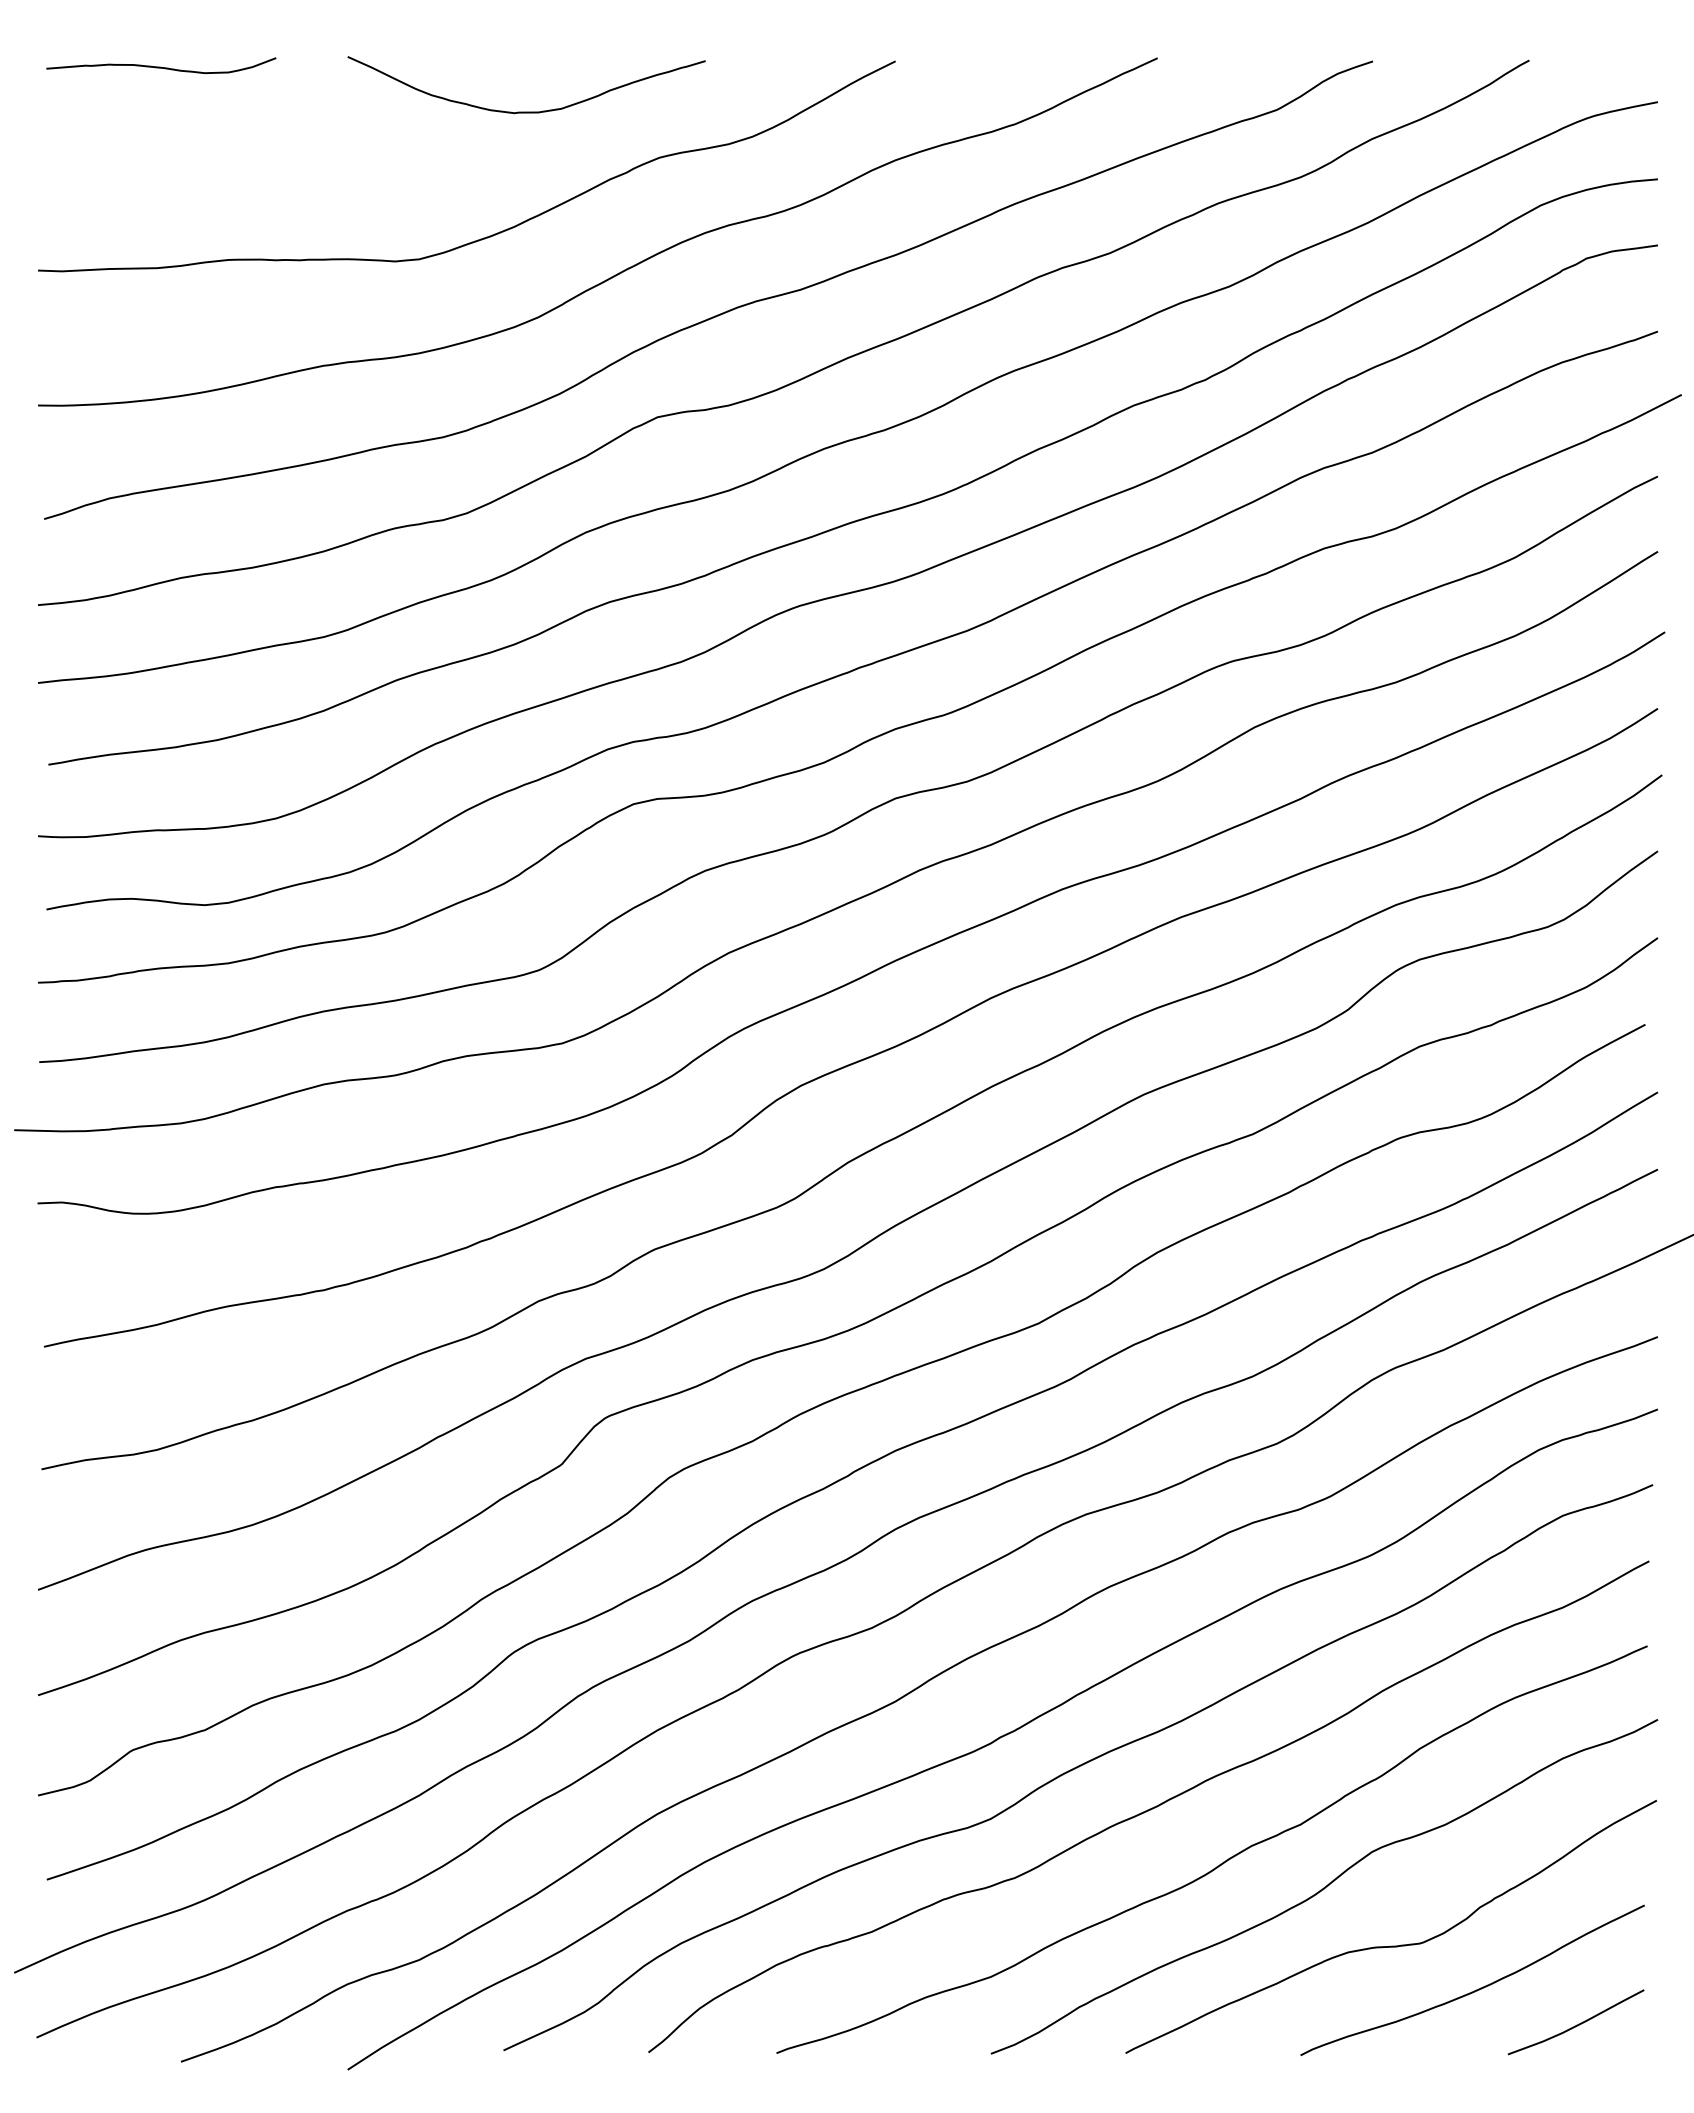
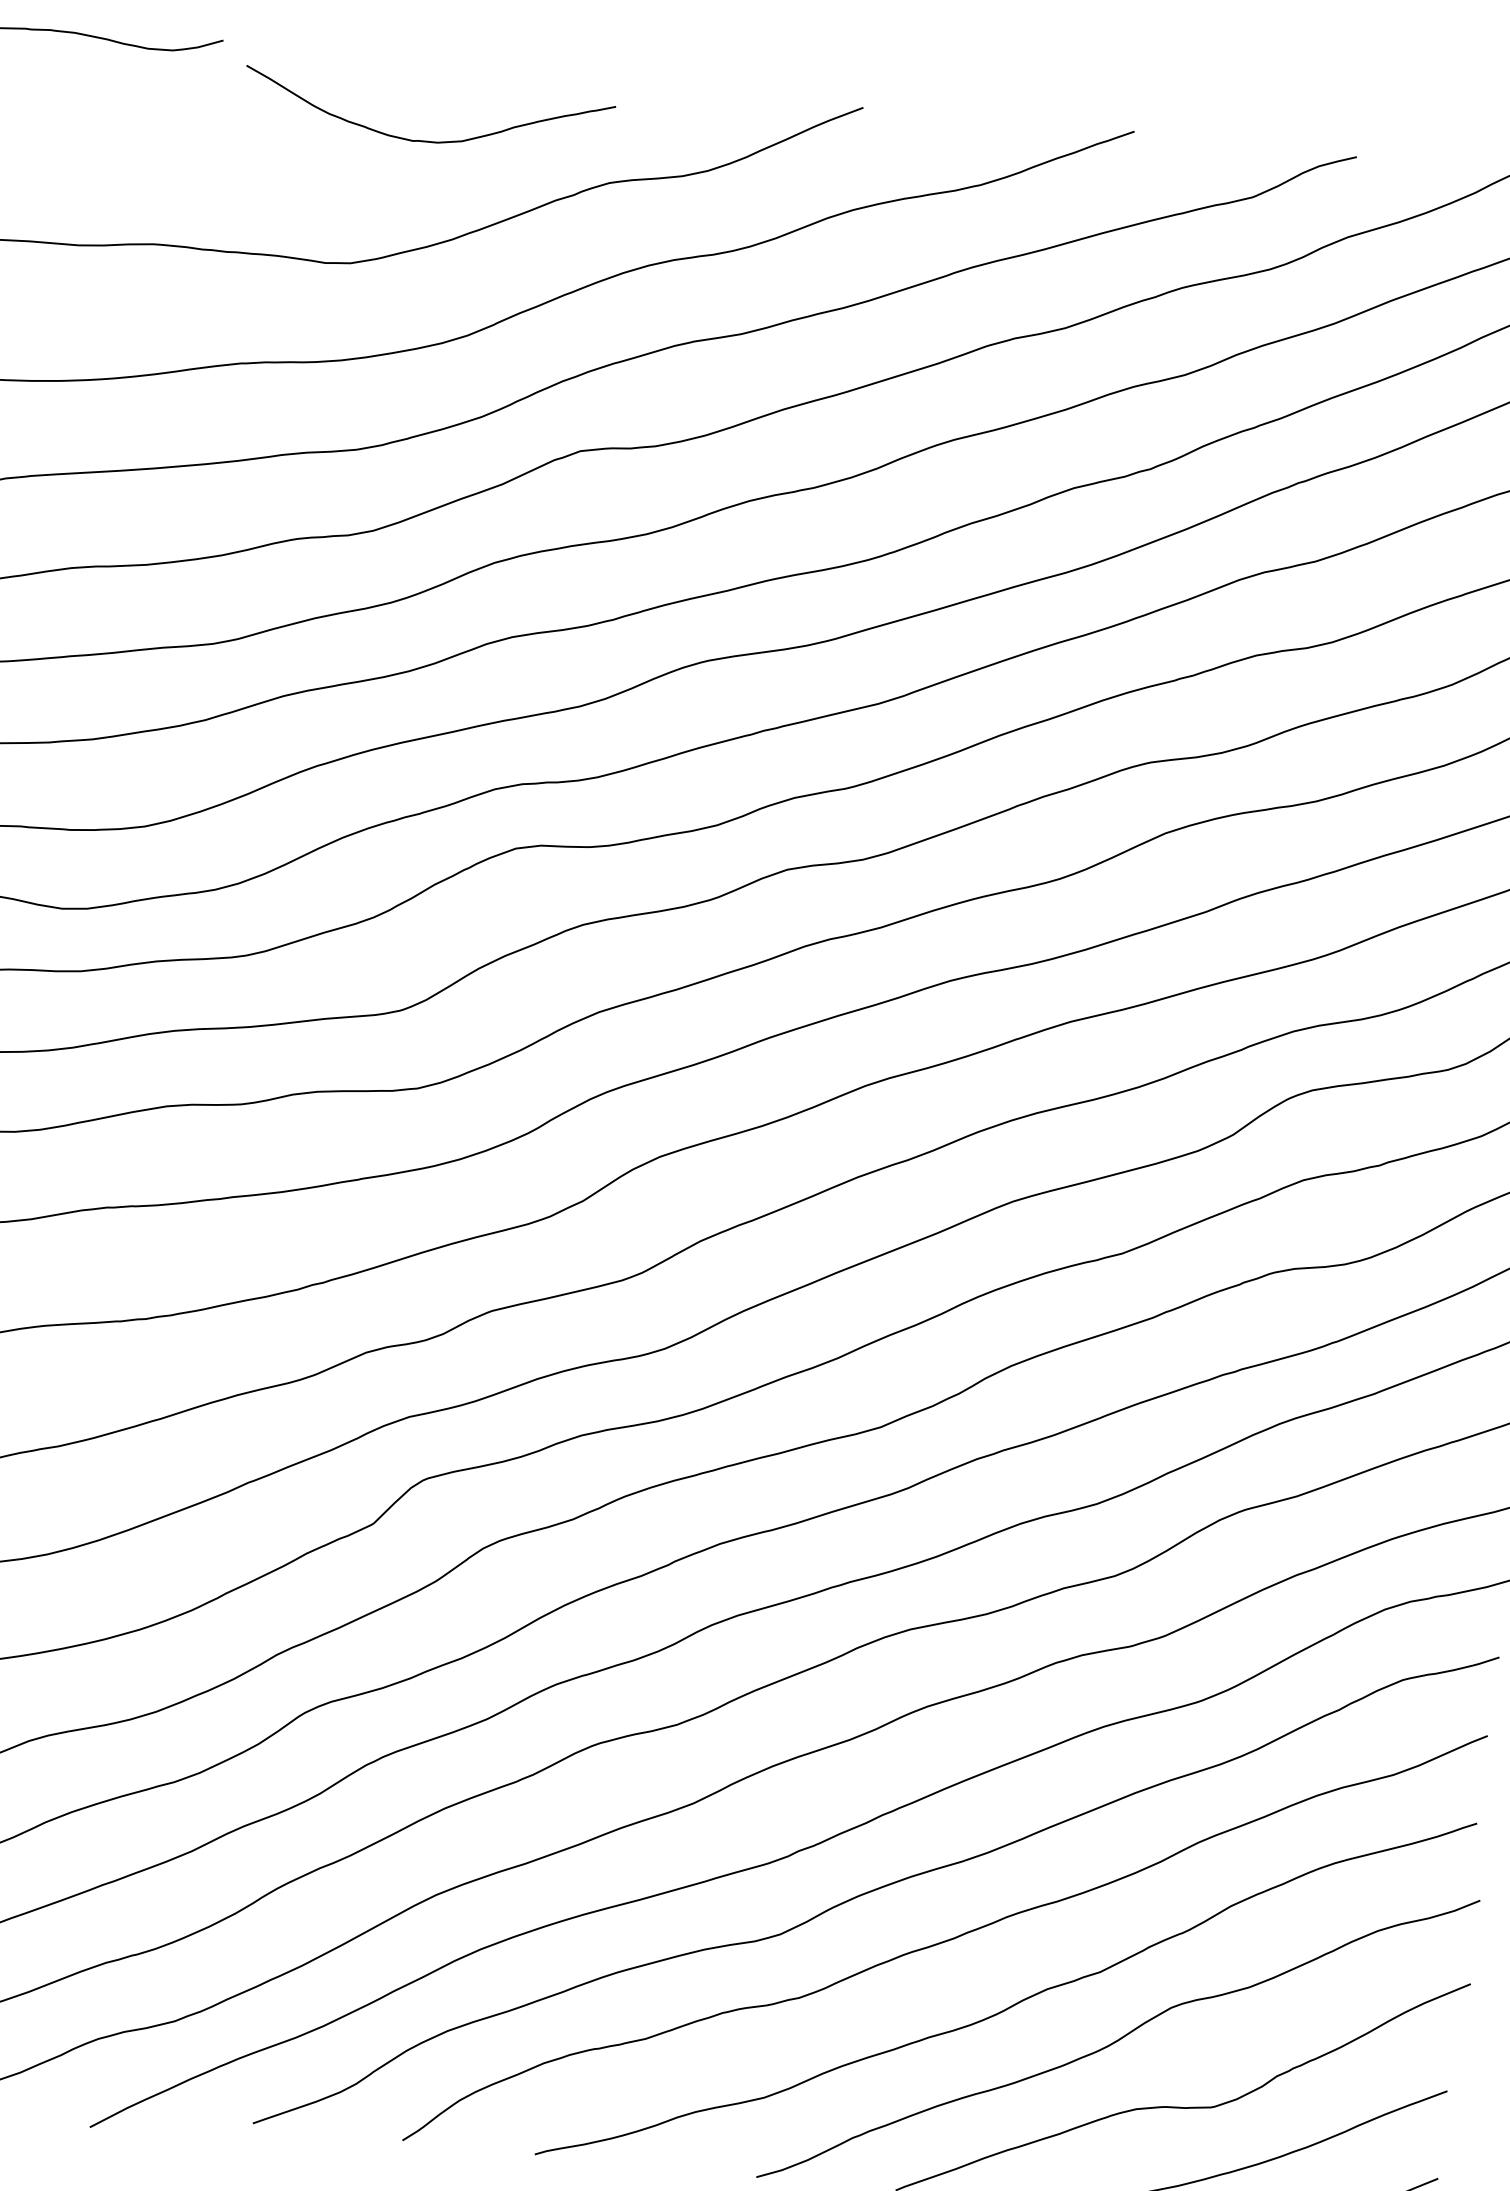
curve: (526, 111) -> (425, 140), moved

